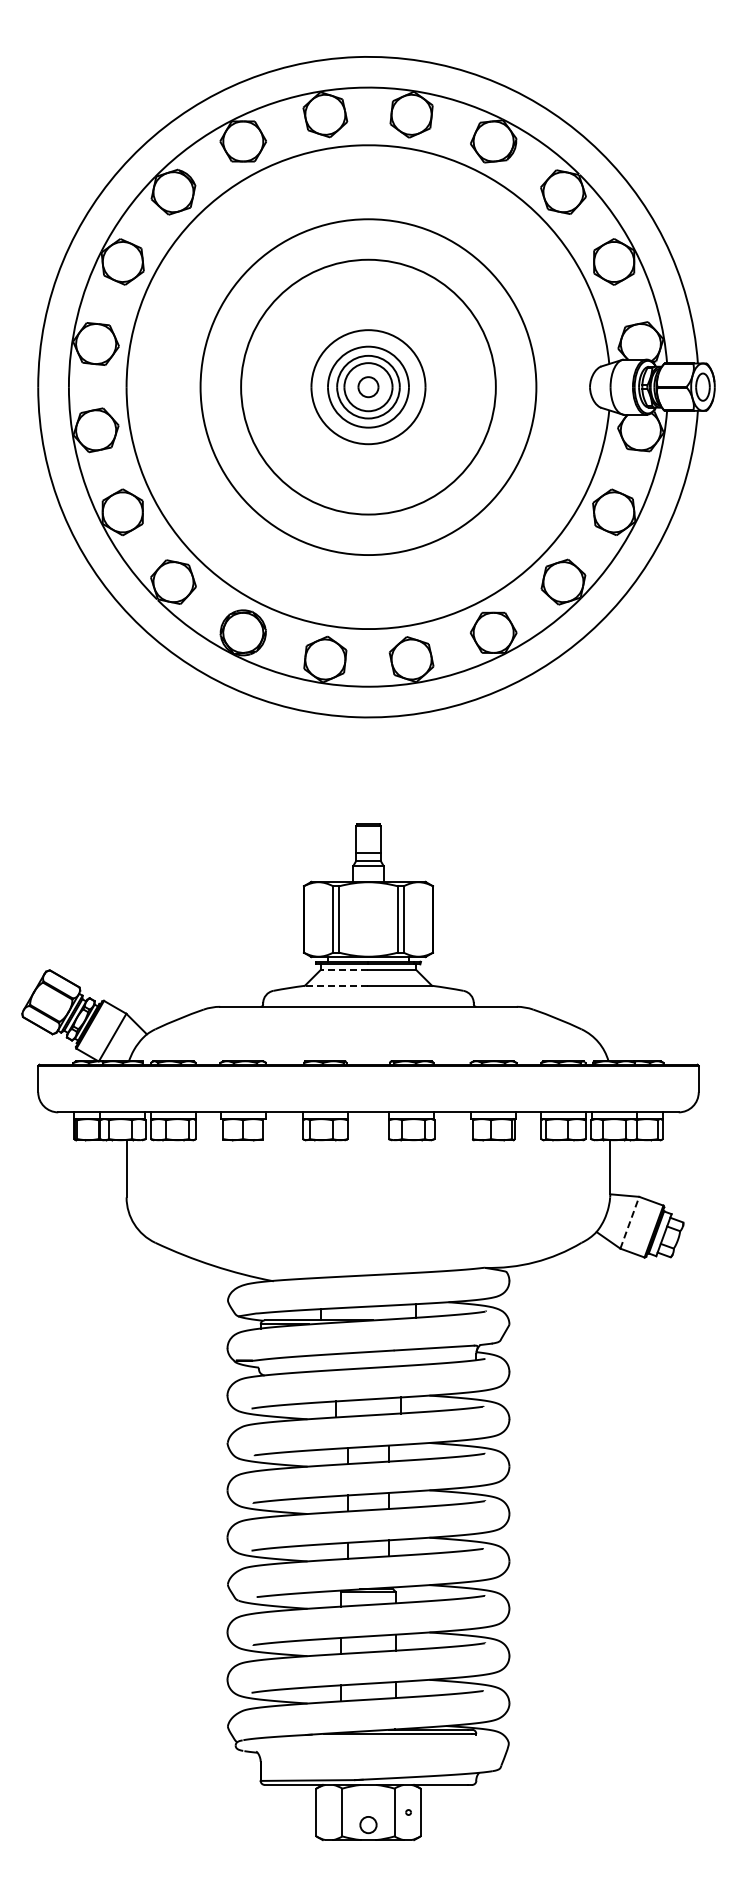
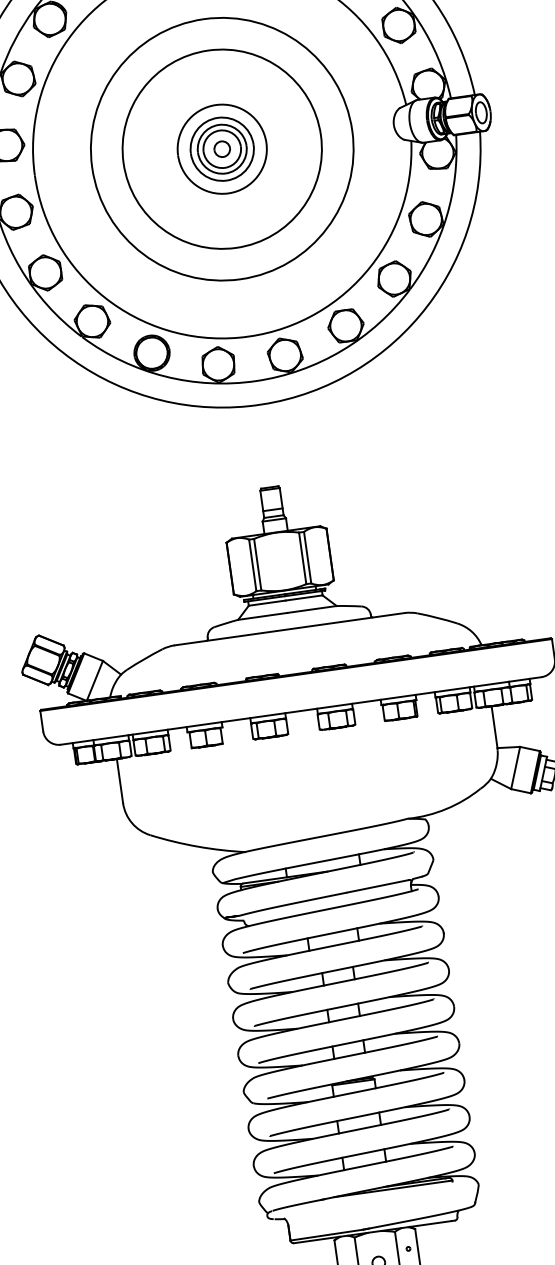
line: (344, 969) -> (267, 602), dashed -> solid
line: (336, 985) -> (262, 616), dashed -> solid
line: (629, 1222) -> (515, 767), dashed -> solid

